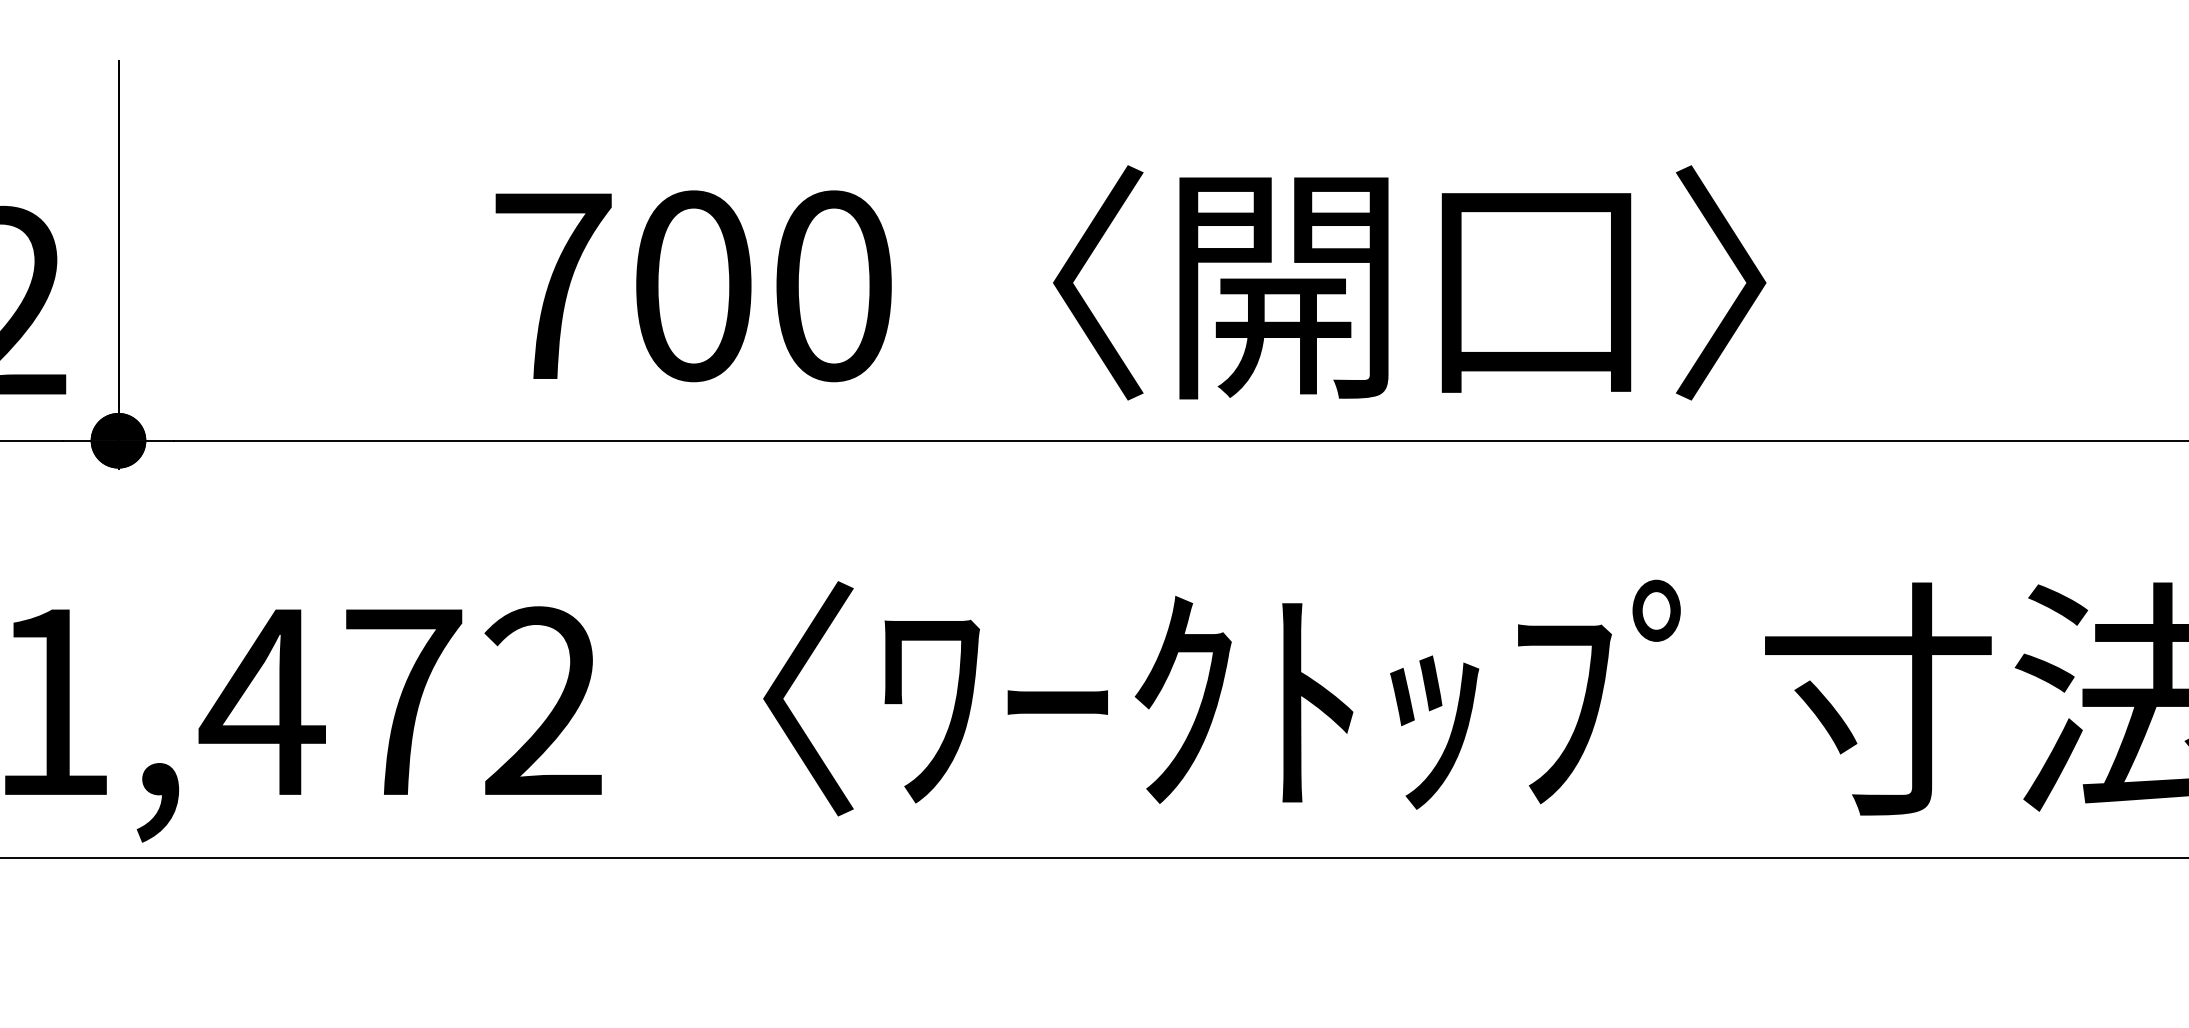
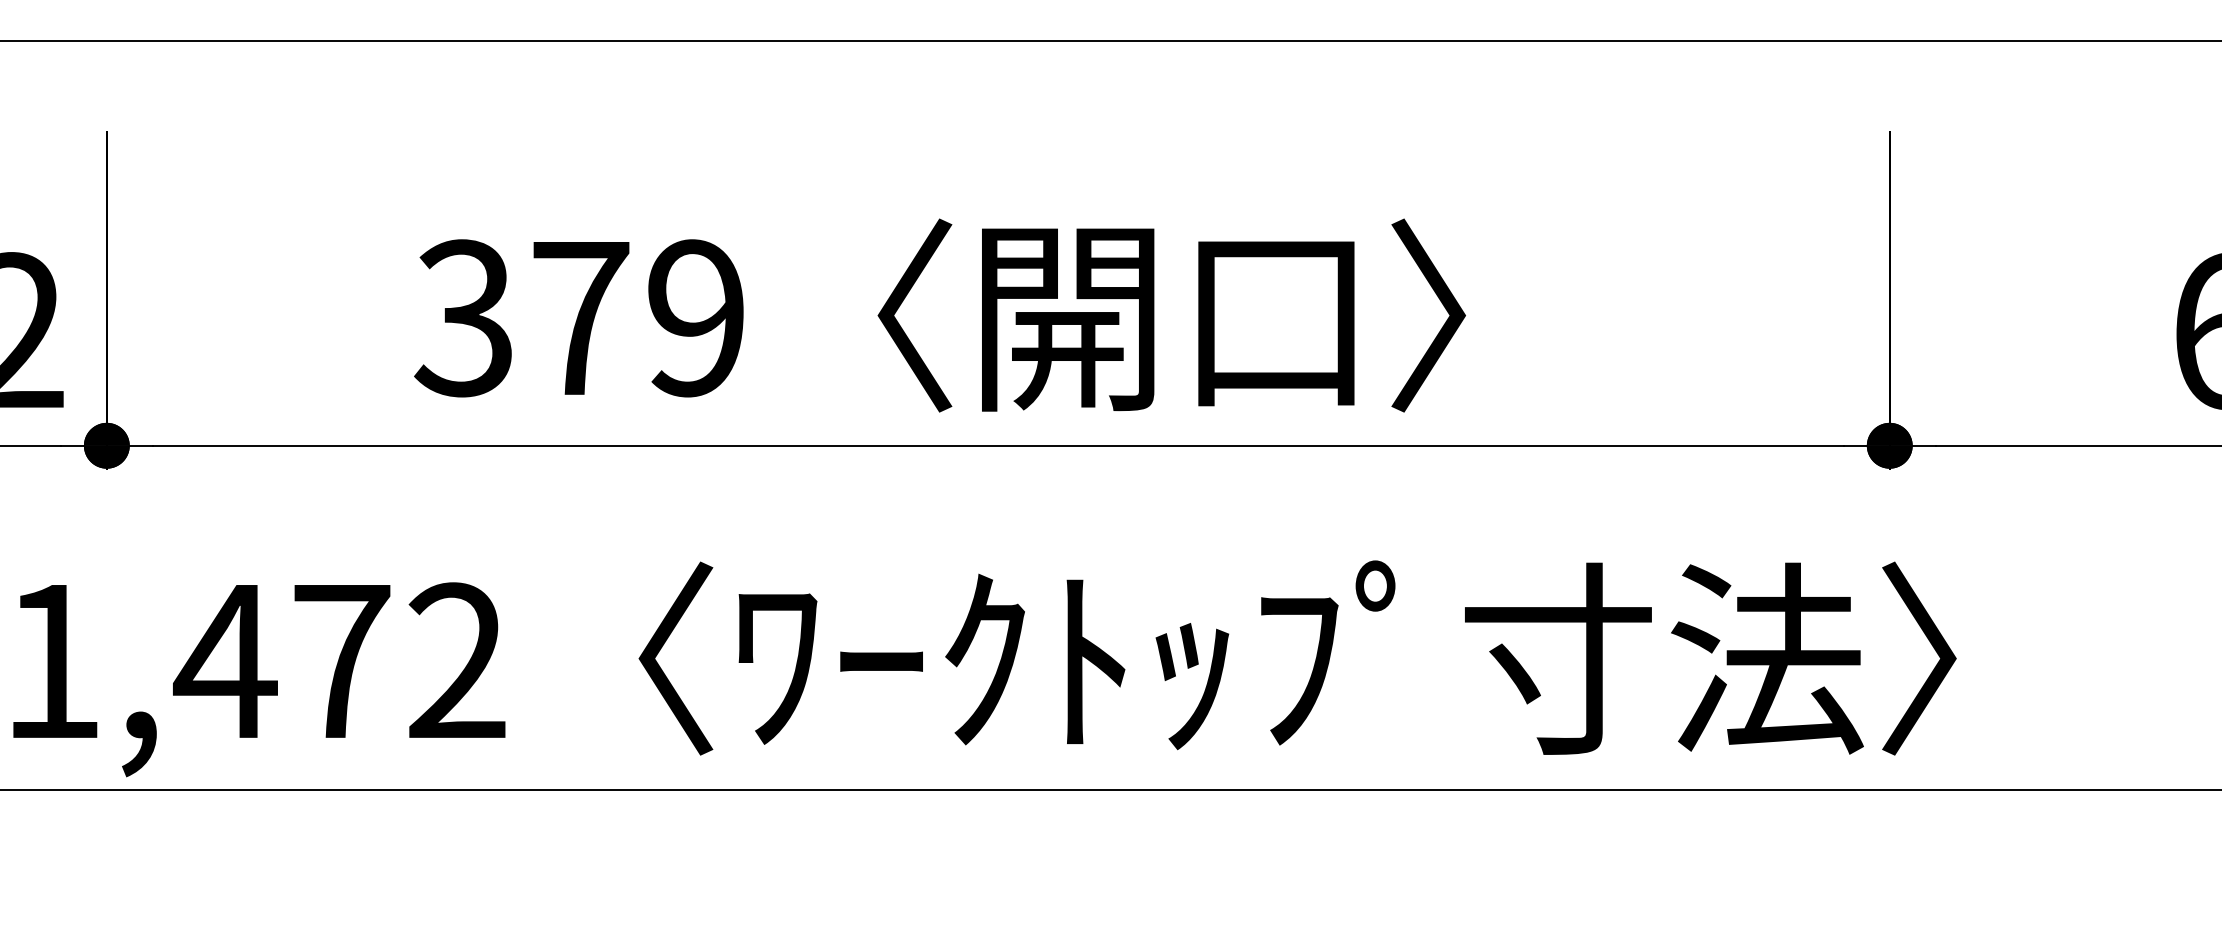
text: (691, 286) -> (579, 318), 700 -> 379

